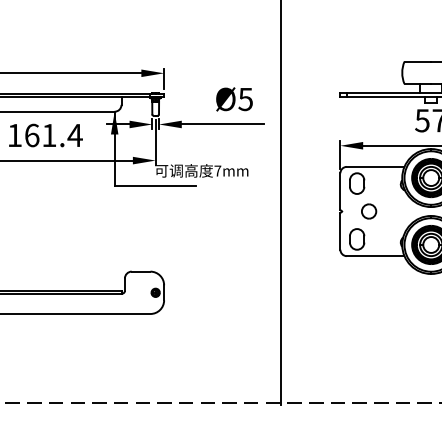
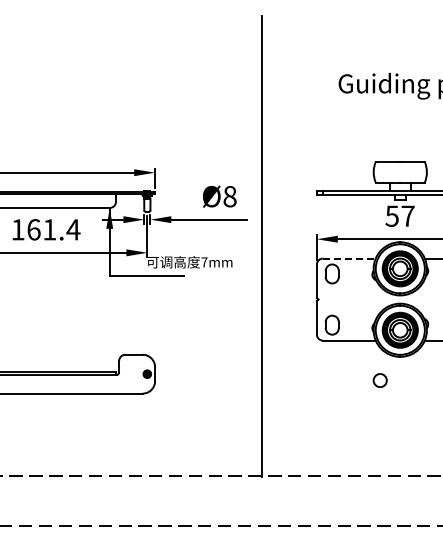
text: (245, 99) -> (229, 196), 5 -> 8
line: (375, 166) -> (349, 258), solid -> dashed
part: (368, 211) -> (379, 380), moved

